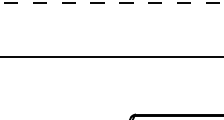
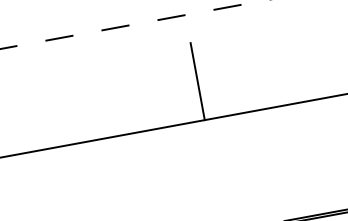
line: (104, 37) -> (197, 82), added

